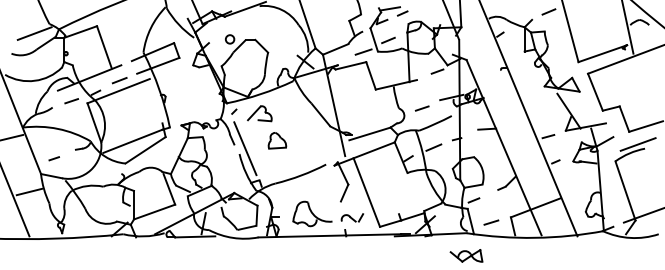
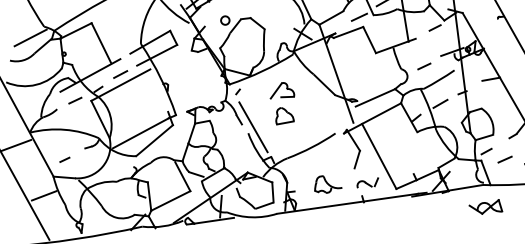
part: (259, 113) -> (281, 90), moved
part: (312, 213) -> (327, 183), size x0.7
line: (491, 222) -> (505, 159), moved

